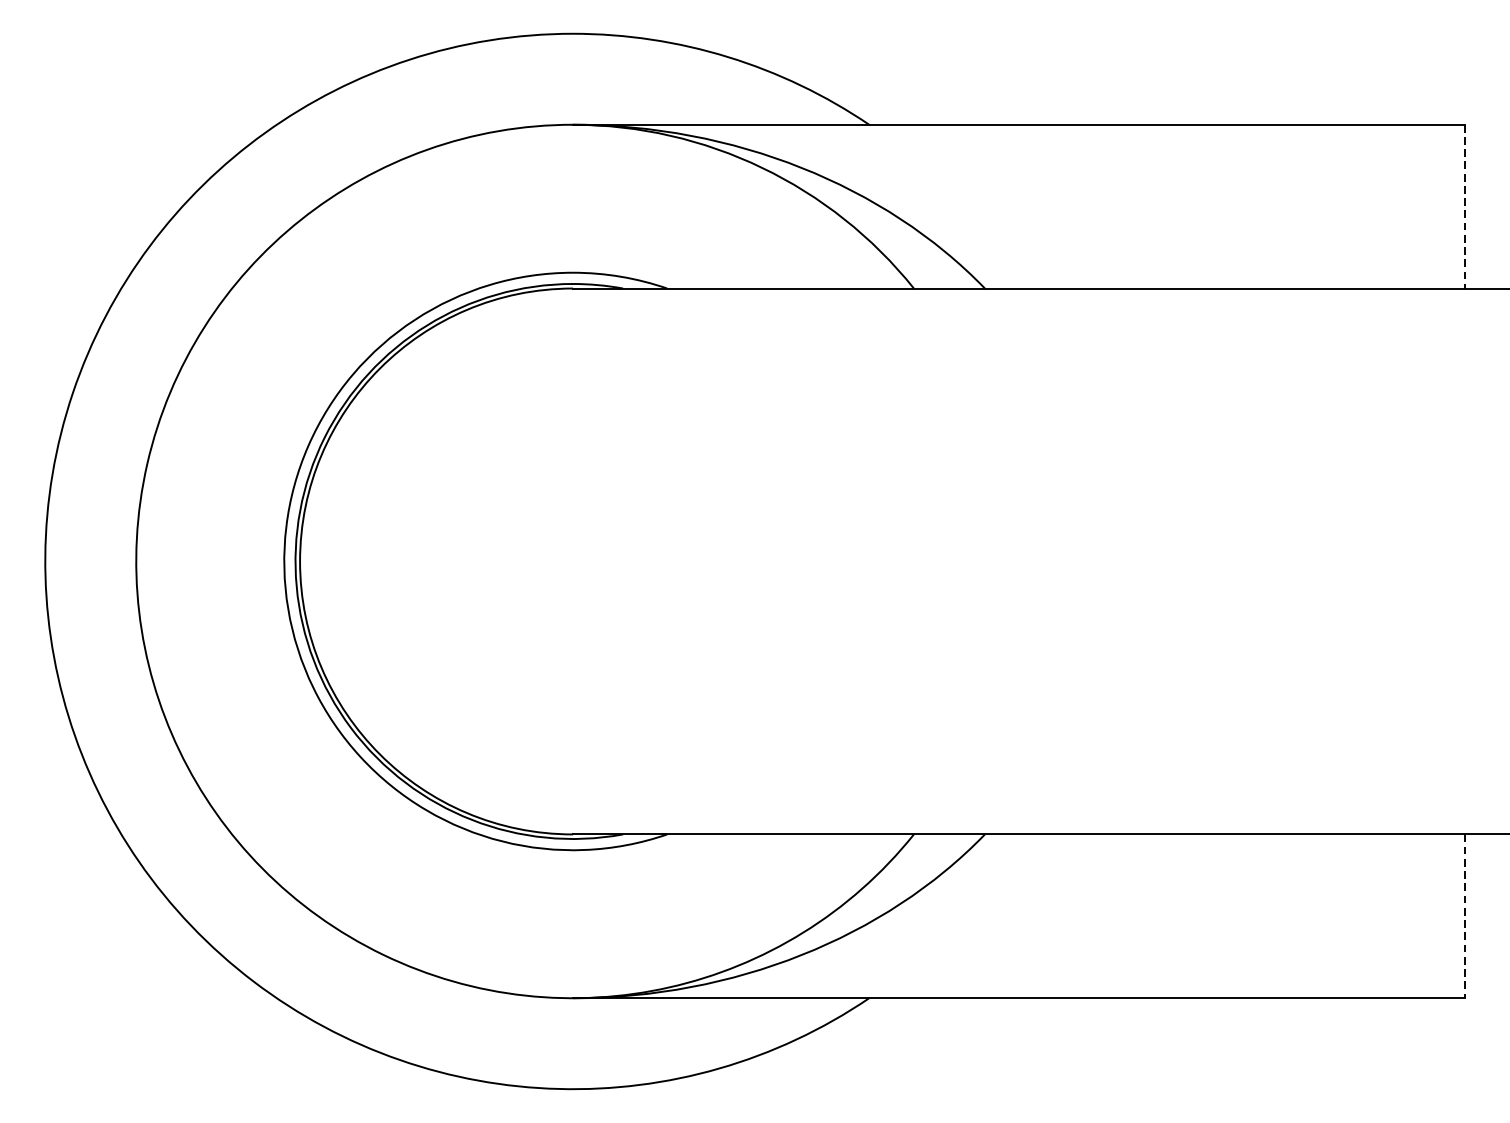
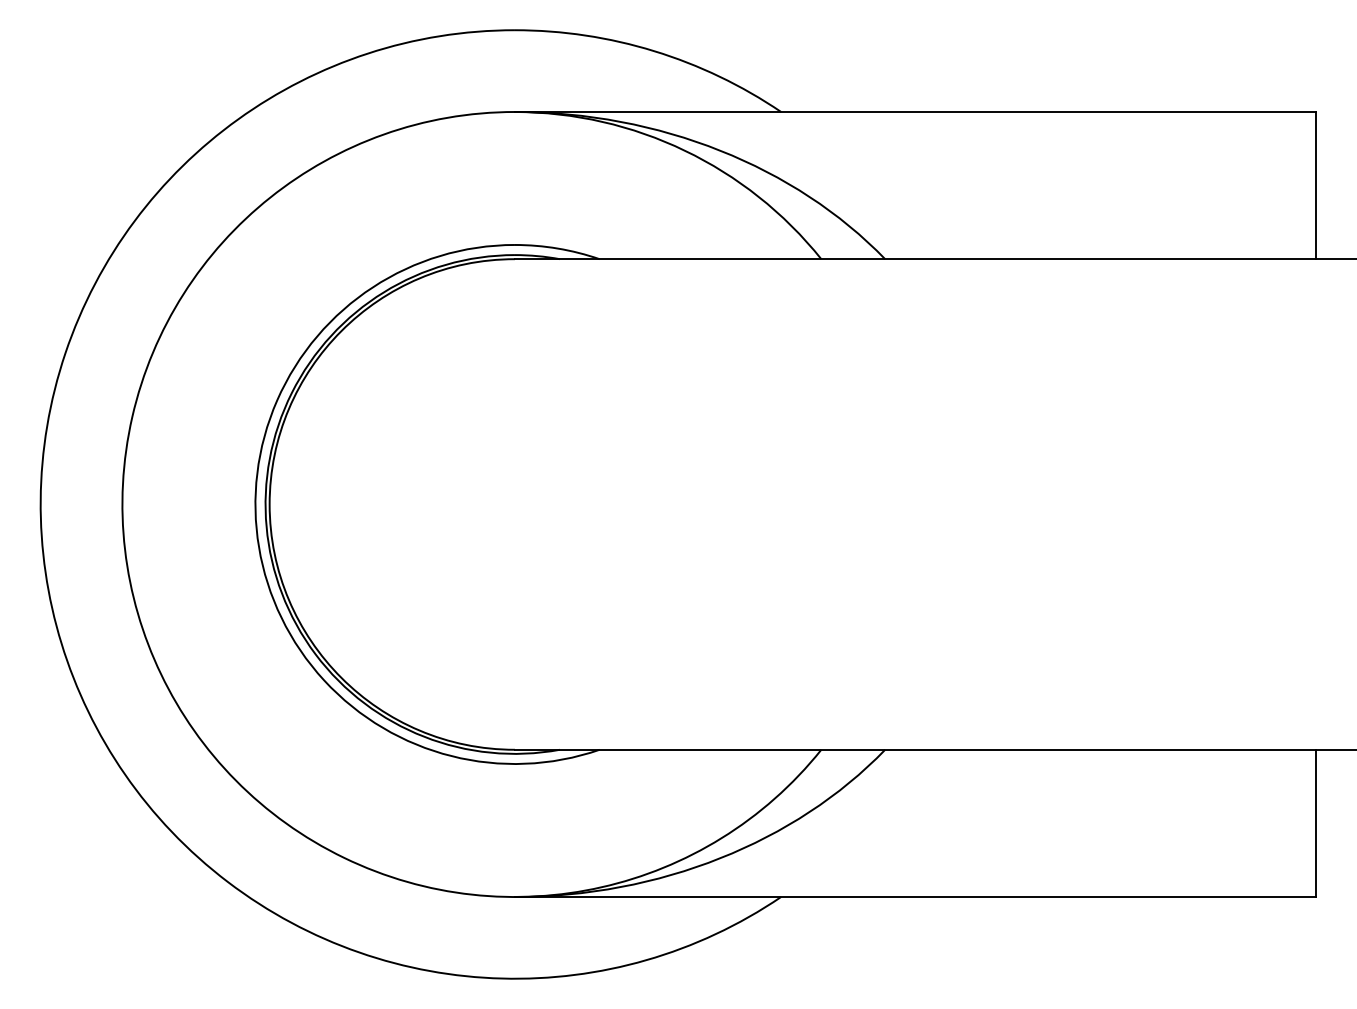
line: (1464, 206) -> (1316, 185), dashed -> solid
line: (1464, 916) -> (1316, 823), dashed -> solid

